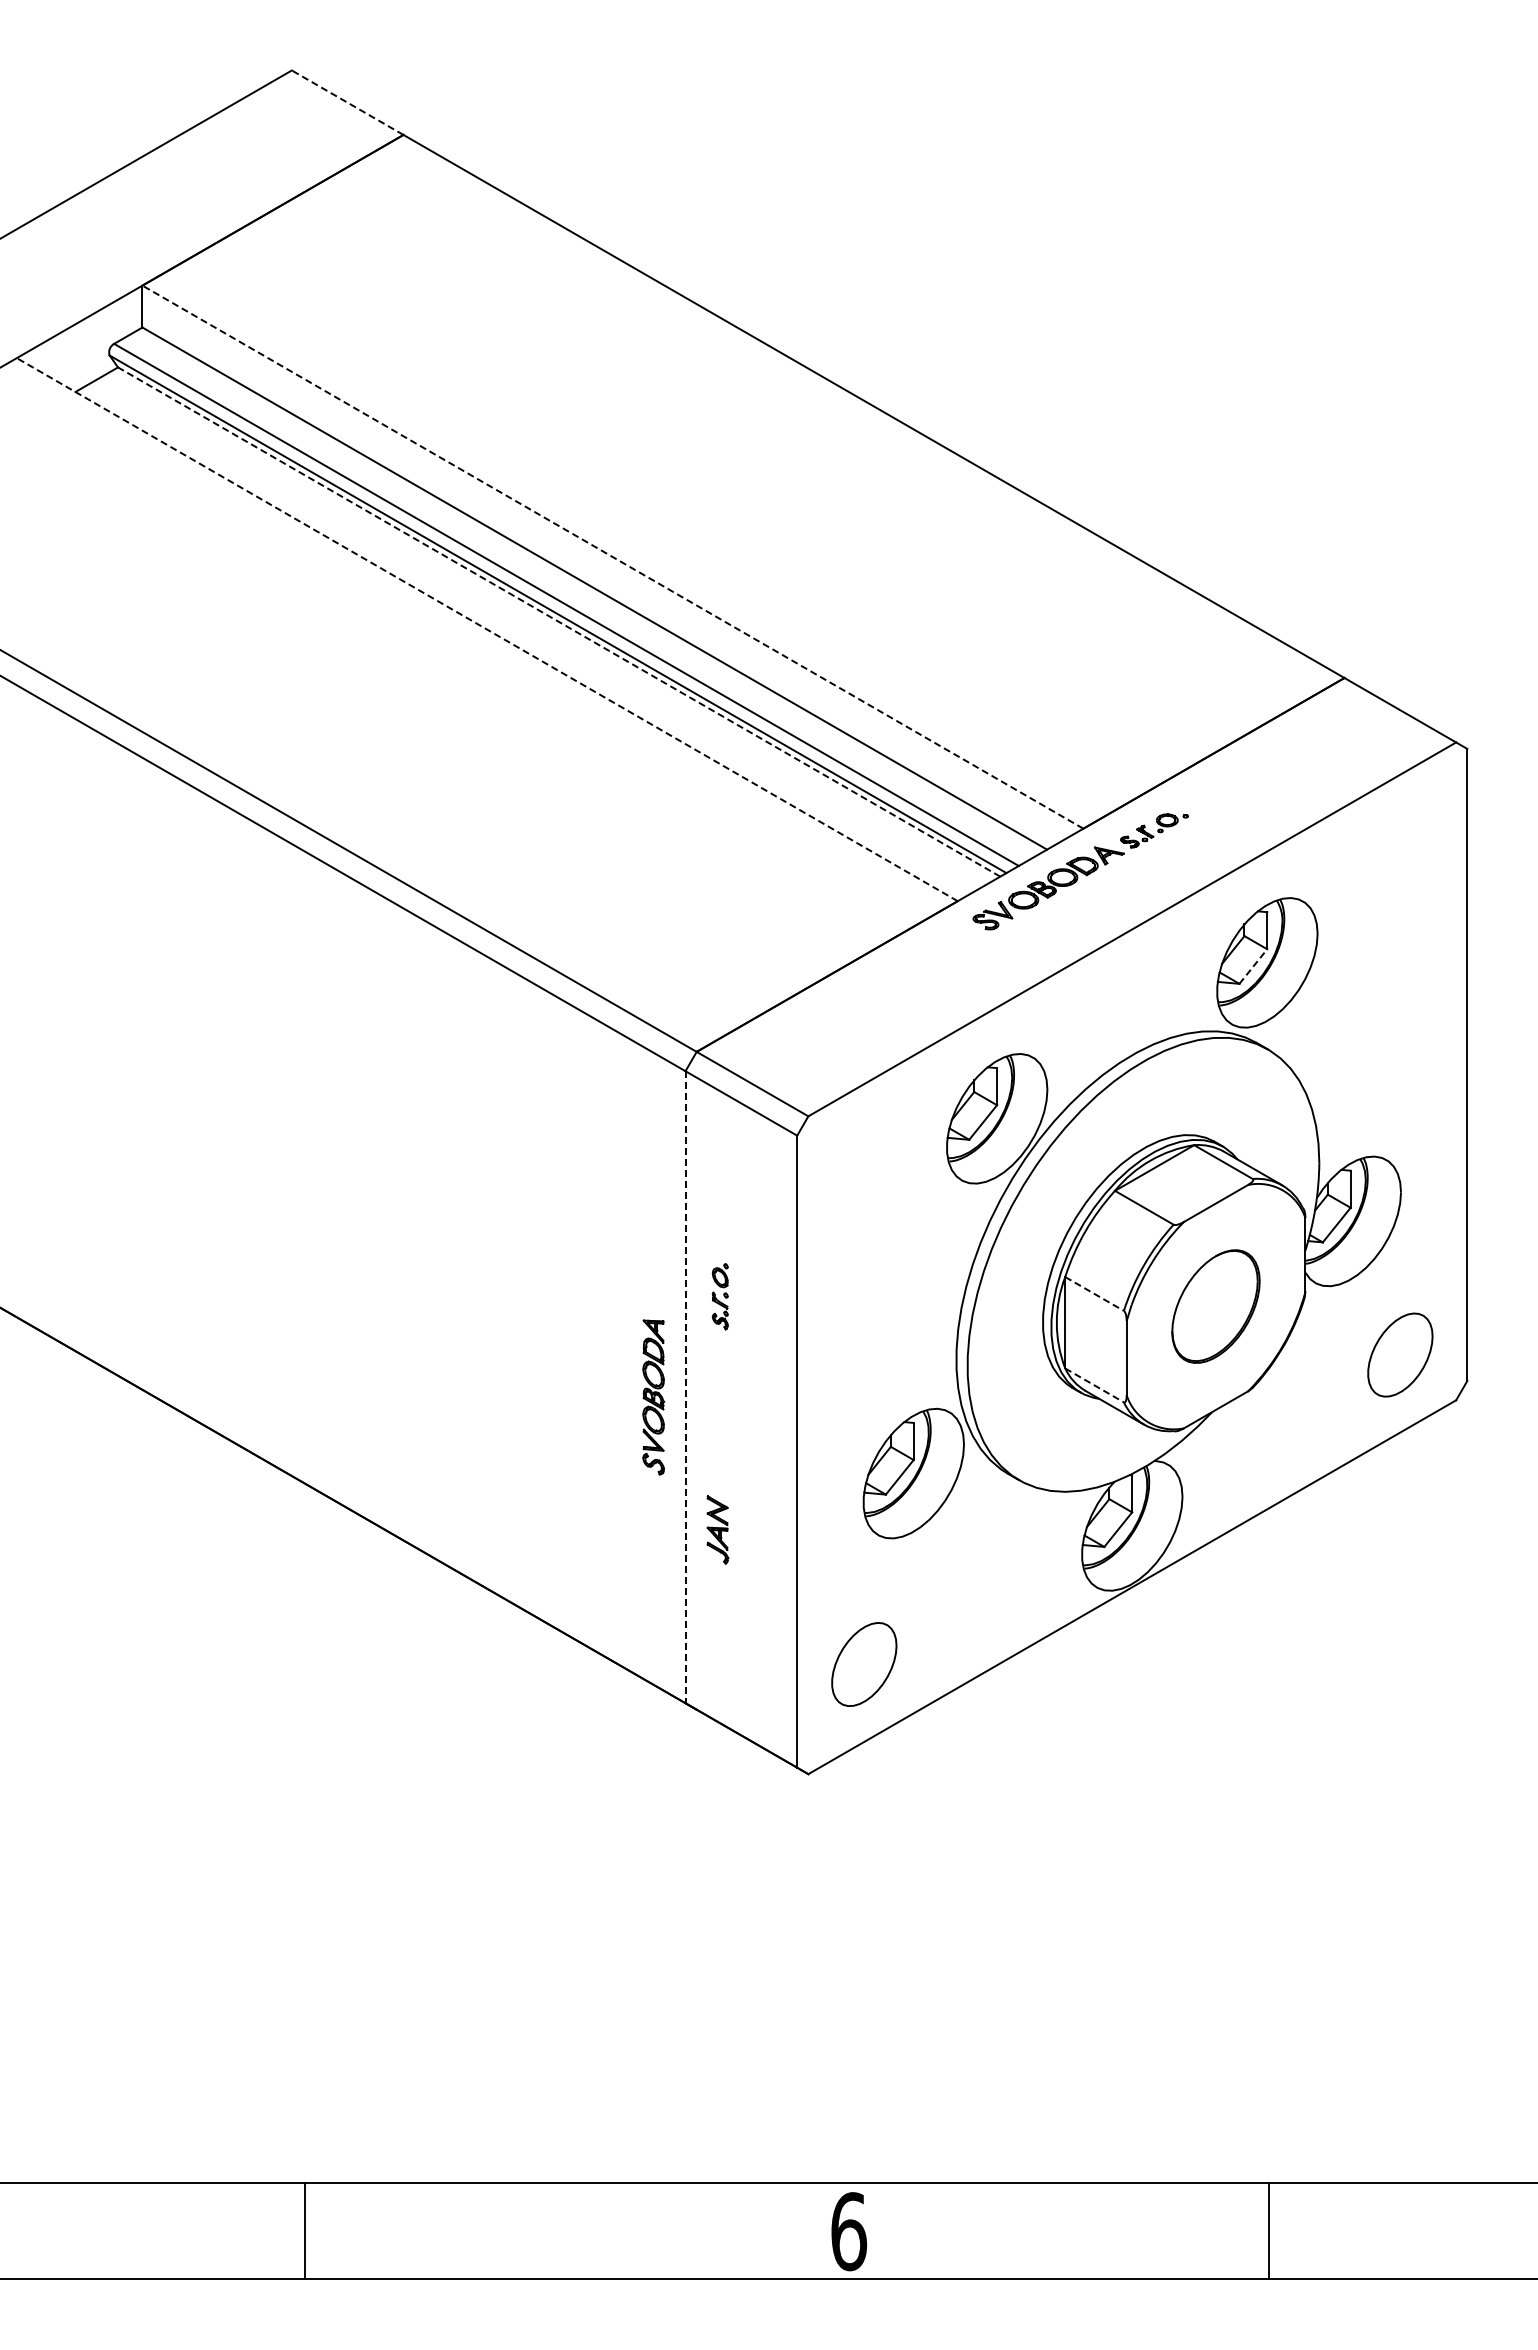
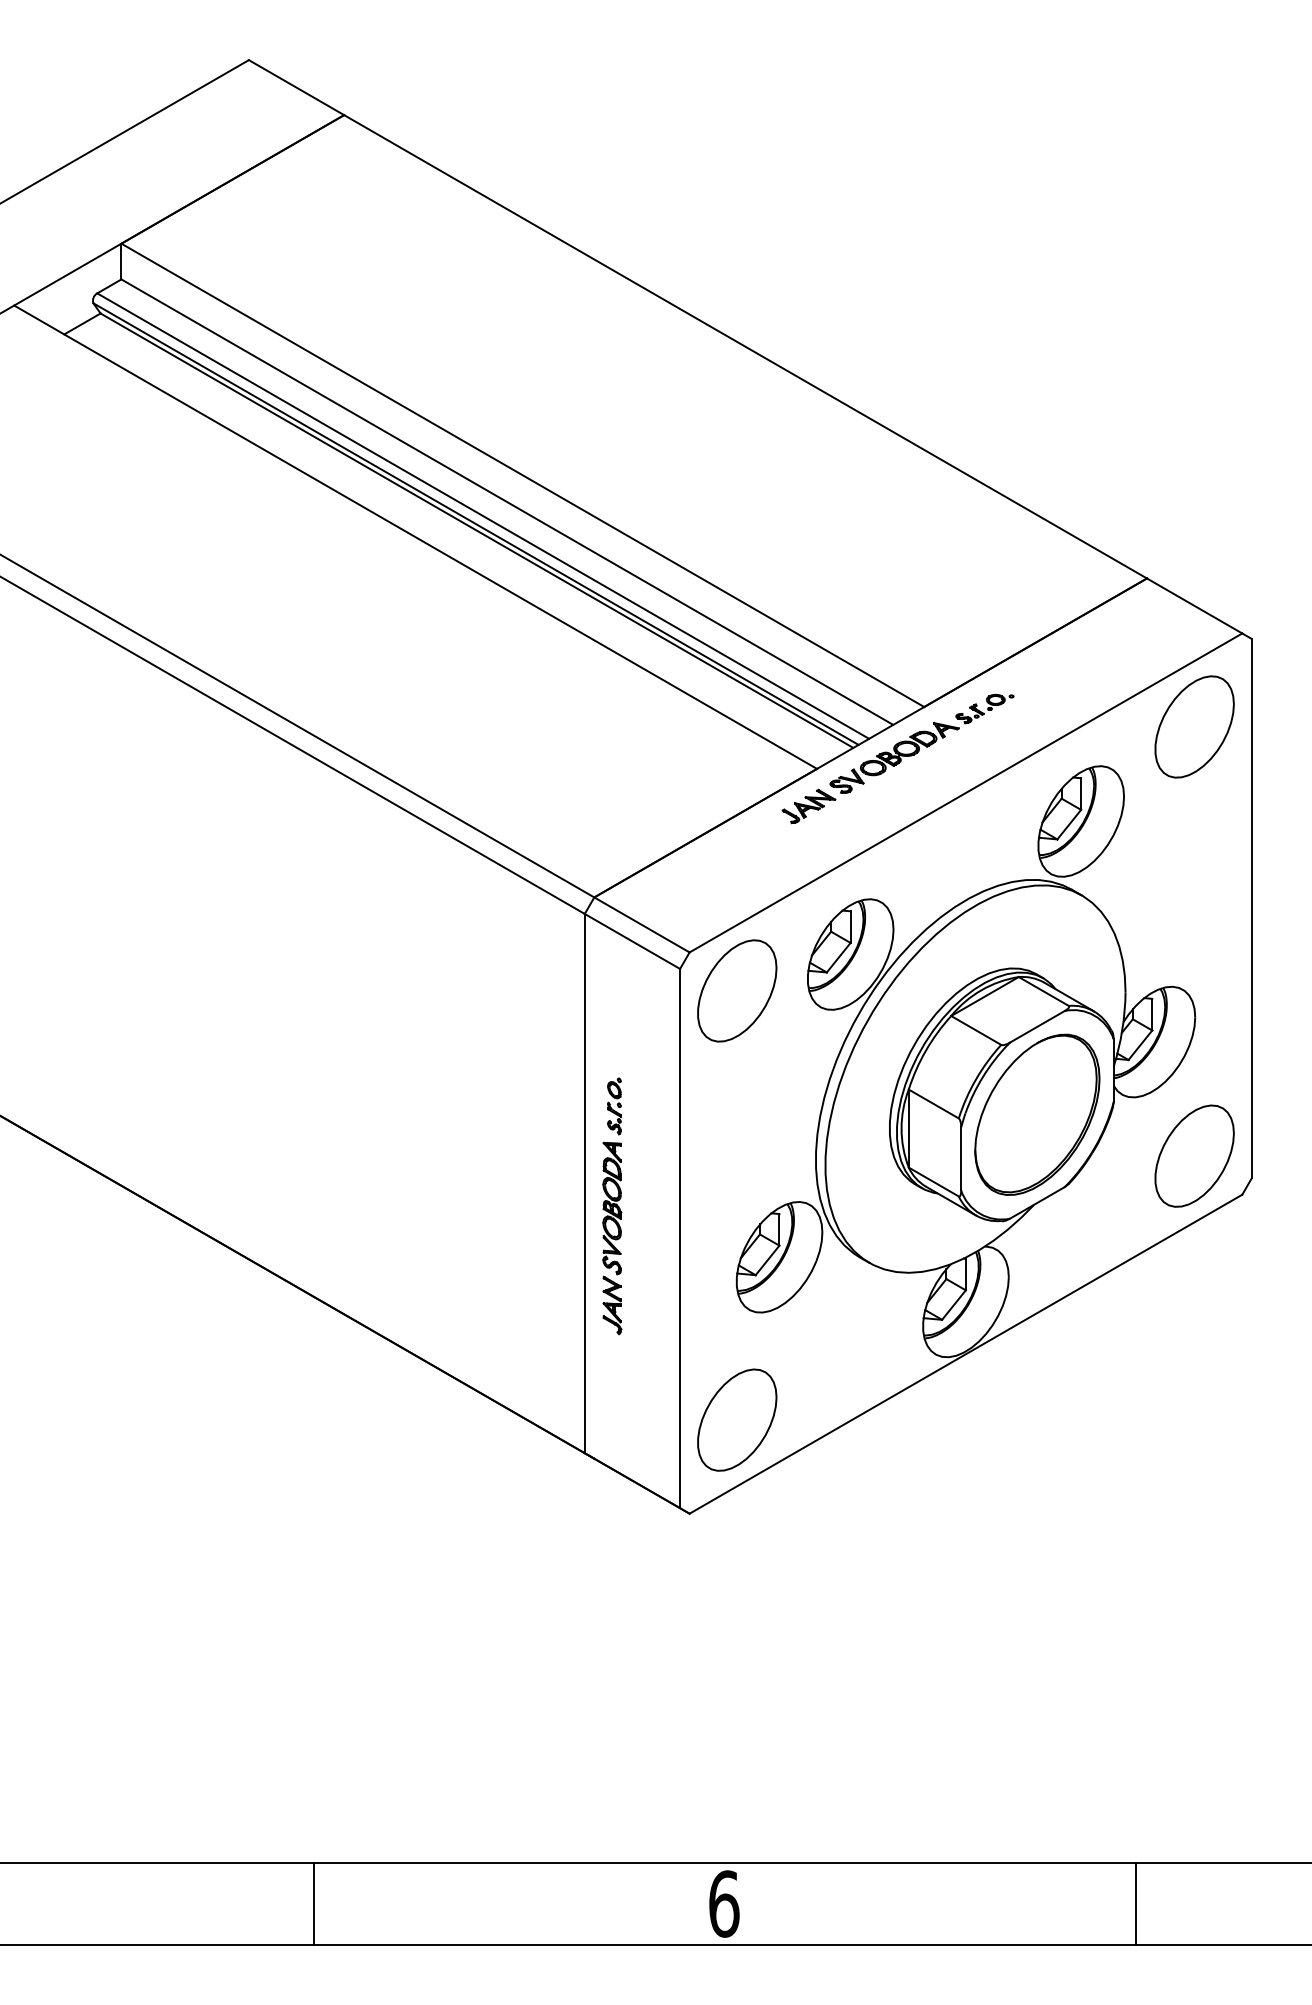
line: (347, 102) -> (296, 87), dashed -> solid
line: (612, 556) -> (522, 474), dashed -> solid
line: (558, 621) -> (476, 530), dashed -> solid
line: (486, 629) -> (414, 537), dashed -> solid
part: (1400, 851) -> (1194, 726), added
part: (948, 944) -> (809, 805), added
line: (1253, 966) -> (1069, 824), dashed -> solid
part: (864, 1161) -> (737, 990), added
line: (1094, 1293) -> (933, 1103), dashed -> solid
part: (1215, 1306) -> (1036, 1114), size x1.67
part: (1400, 1354) -> (1194, 1155), size x1.43
line: (1094, 1385) -> (933, 1182), dashed -> solid
line: (685, 1387) -> (584, 1183), dashed -> solid
part: (653, 1397) -> (612, 1208), moved
part: (864, 1664) -> (737, 1420), size x1.43
line: (305, 2231) -> (314, 1903), moved
line: (1269, 2231) -> (1135, 1903), moved

